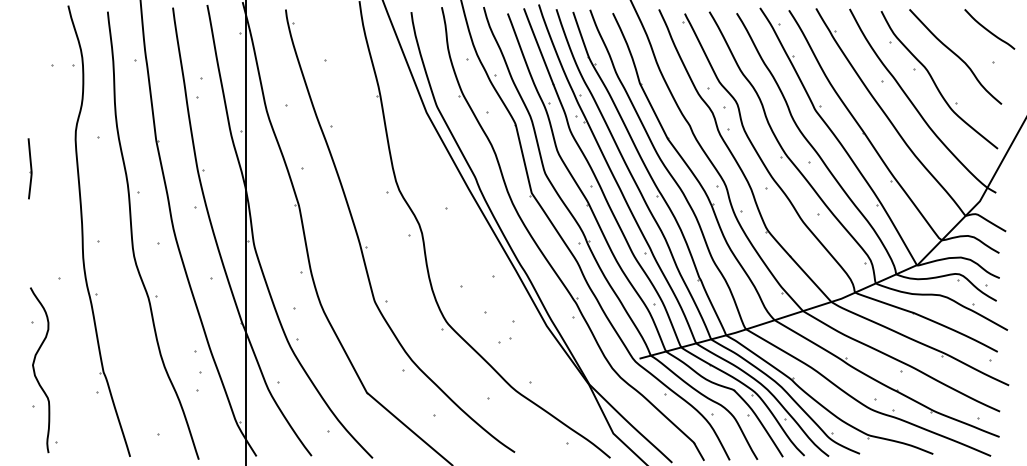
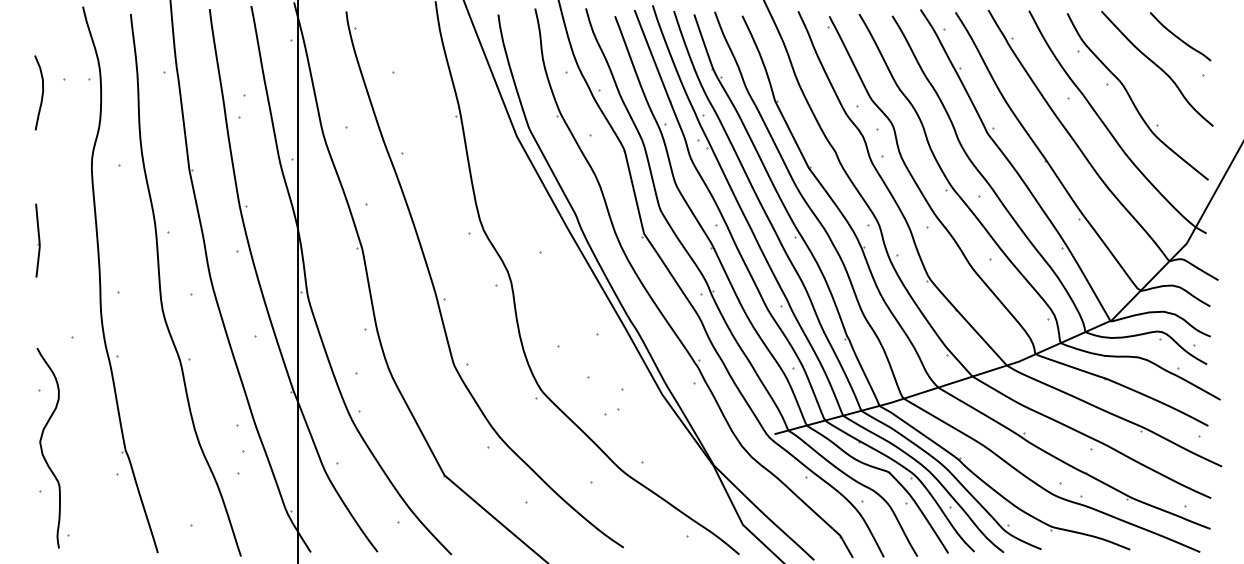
curve: (988, 29) -> (1178, 36), moved
curve: (34, 76) -> (42, 92), added
part: (29, 168) -> (37, 240), moved

